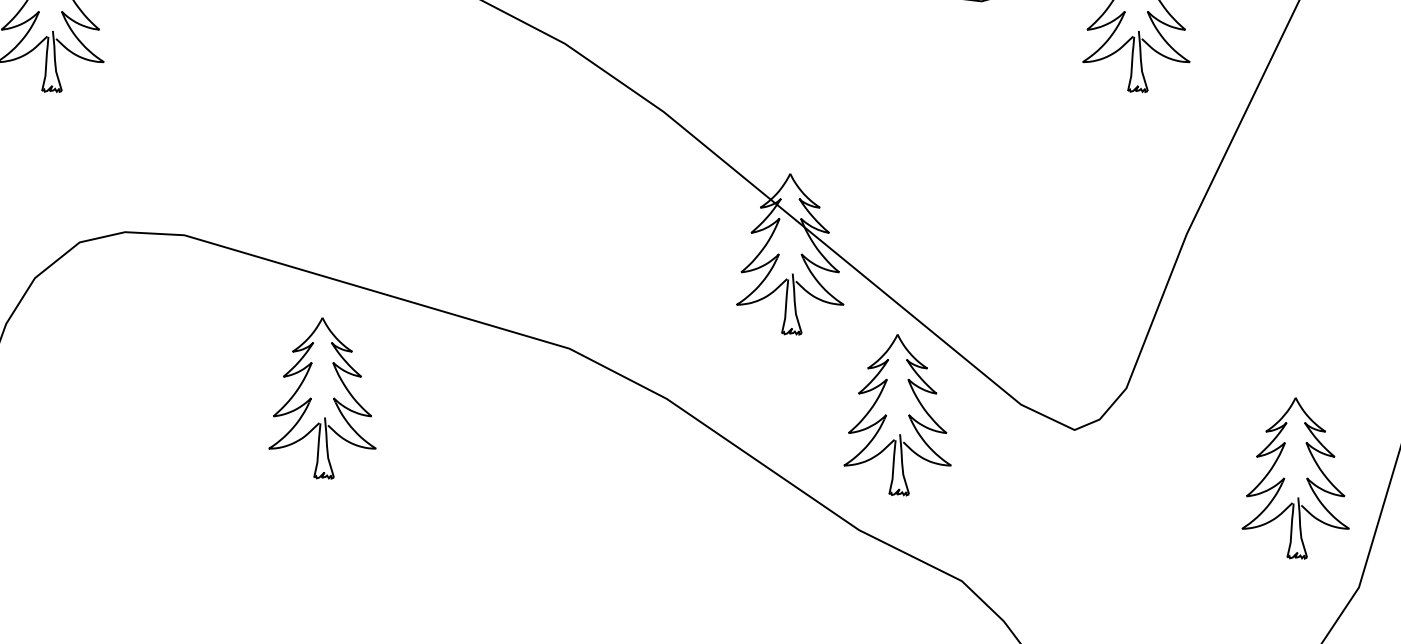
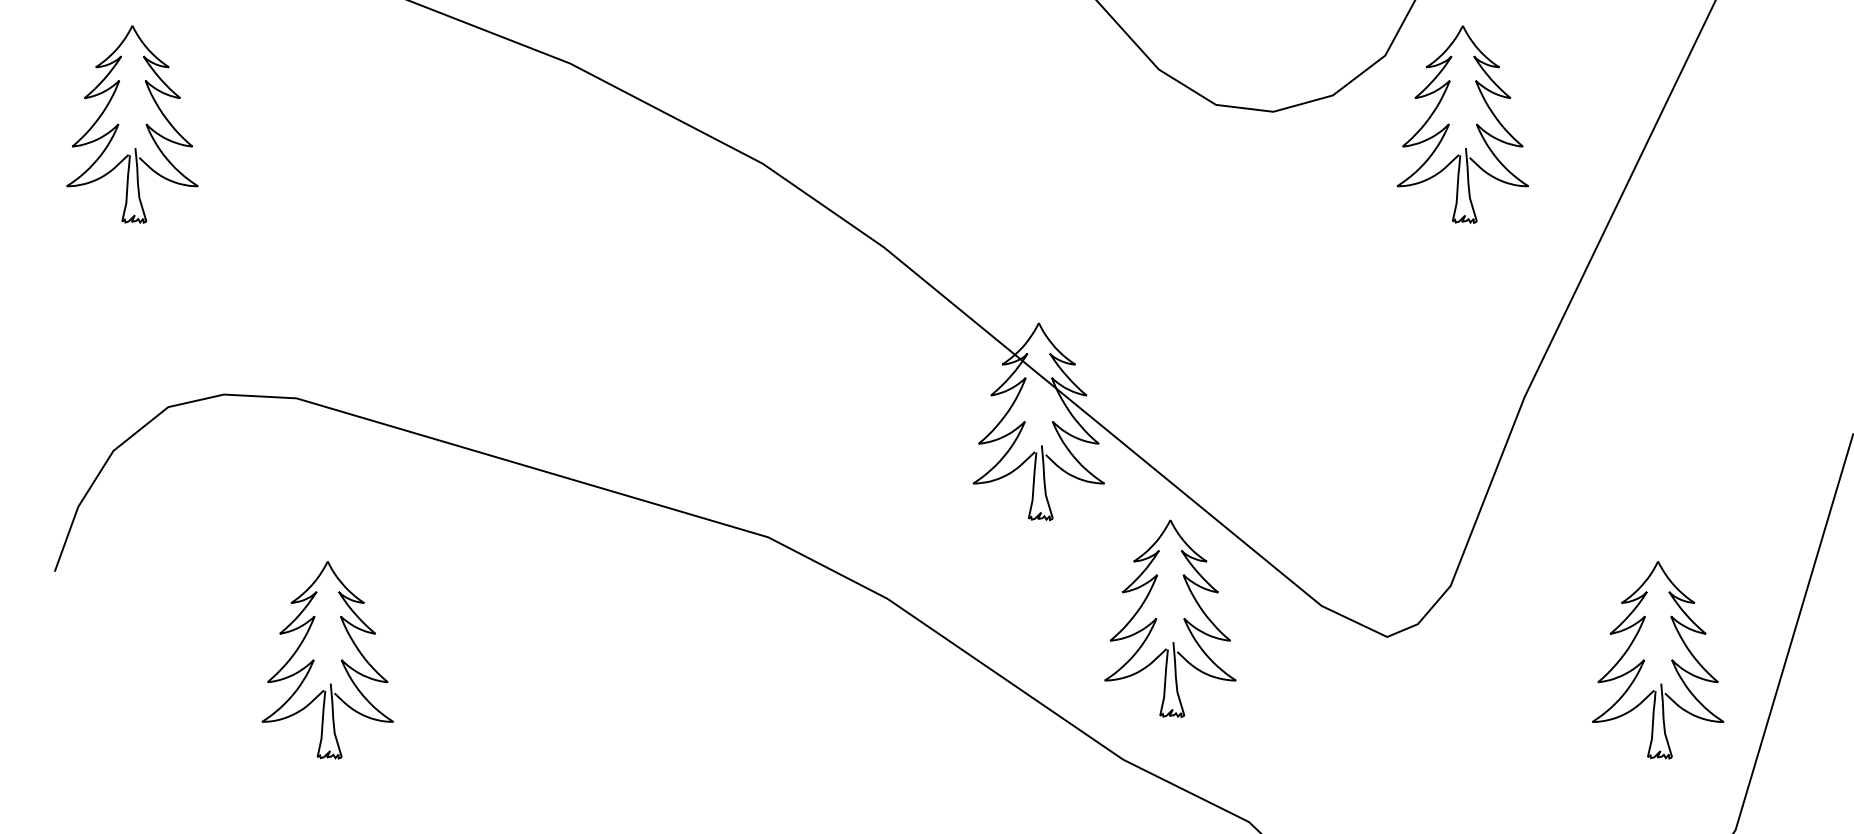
part: (311, 398) -> (314, 660), moved
part: (1296, 478) -> (1658, 660), moved

